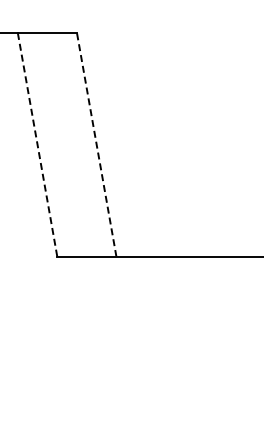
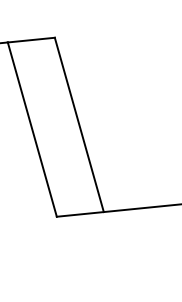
line: (37, 144) -> (32, 129), dashed -> solid
line: (96, 145) -> (79, 125), dashed -> solid

